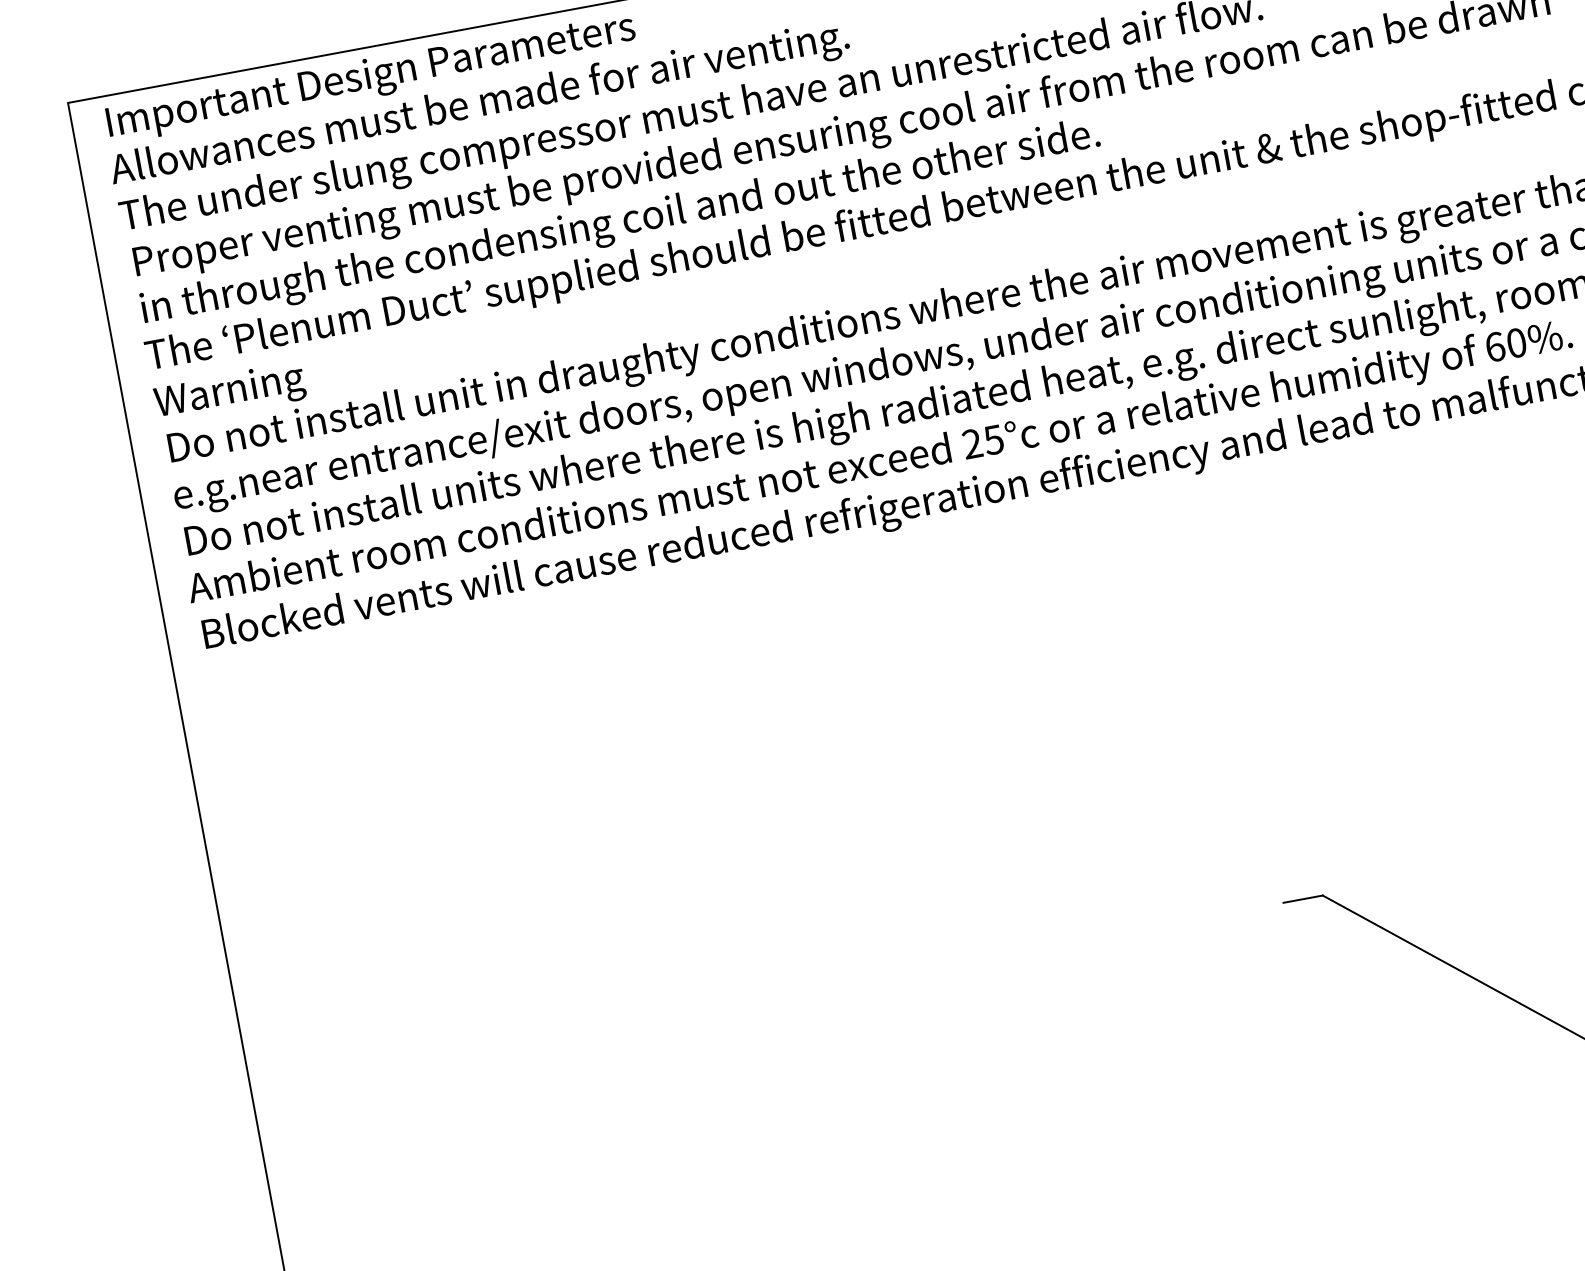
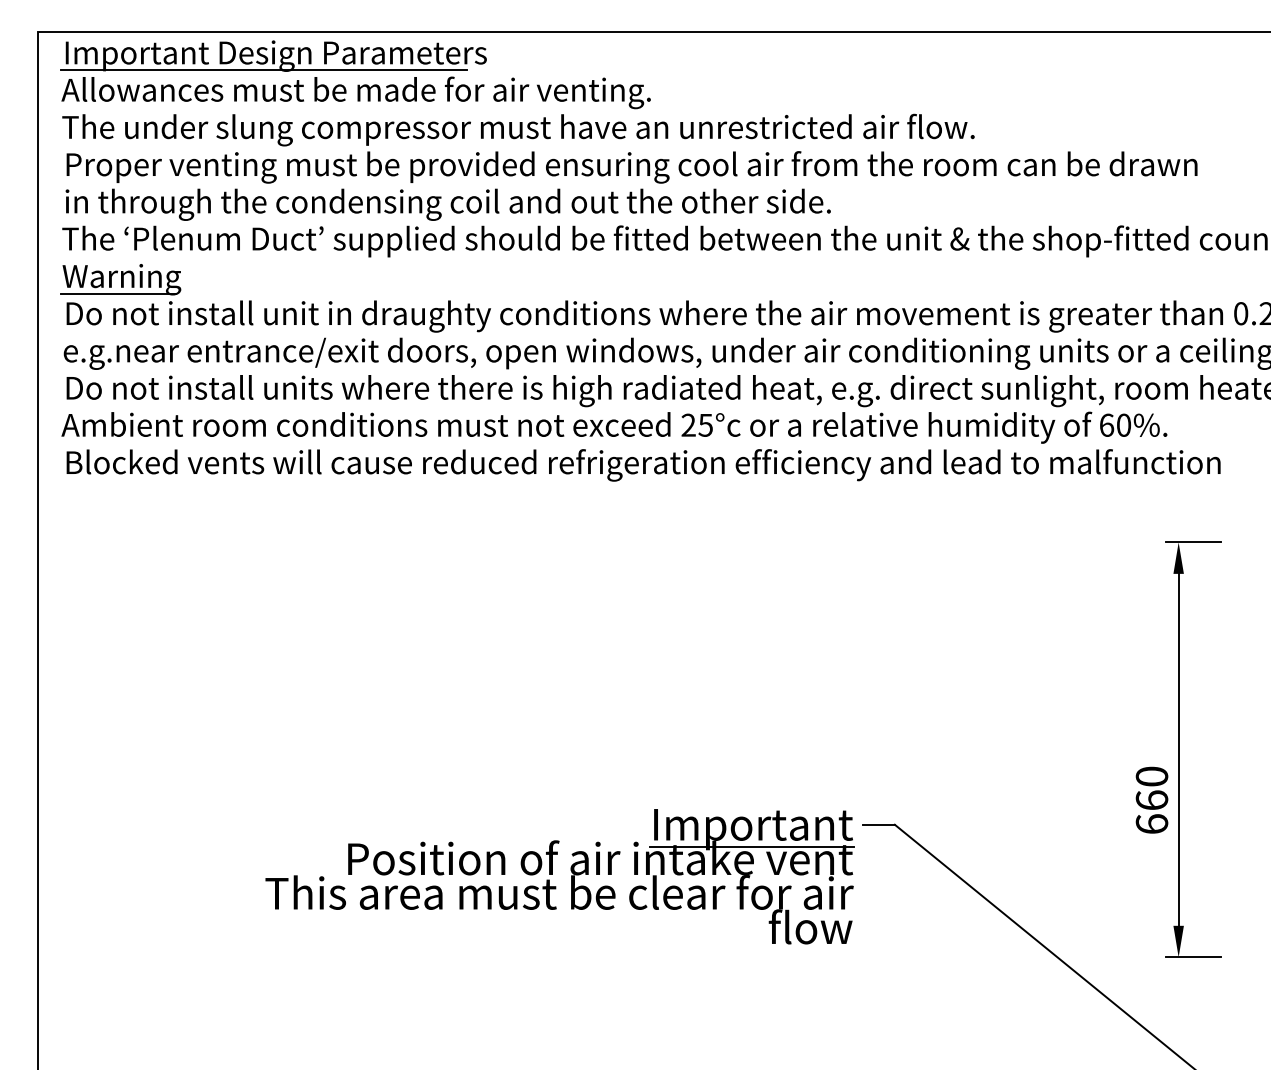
line: (358, 98) -> (263, 70), added
line: (229, 411) -> (118, 293), added
part: (906, 1037) -> (552, 874), added

